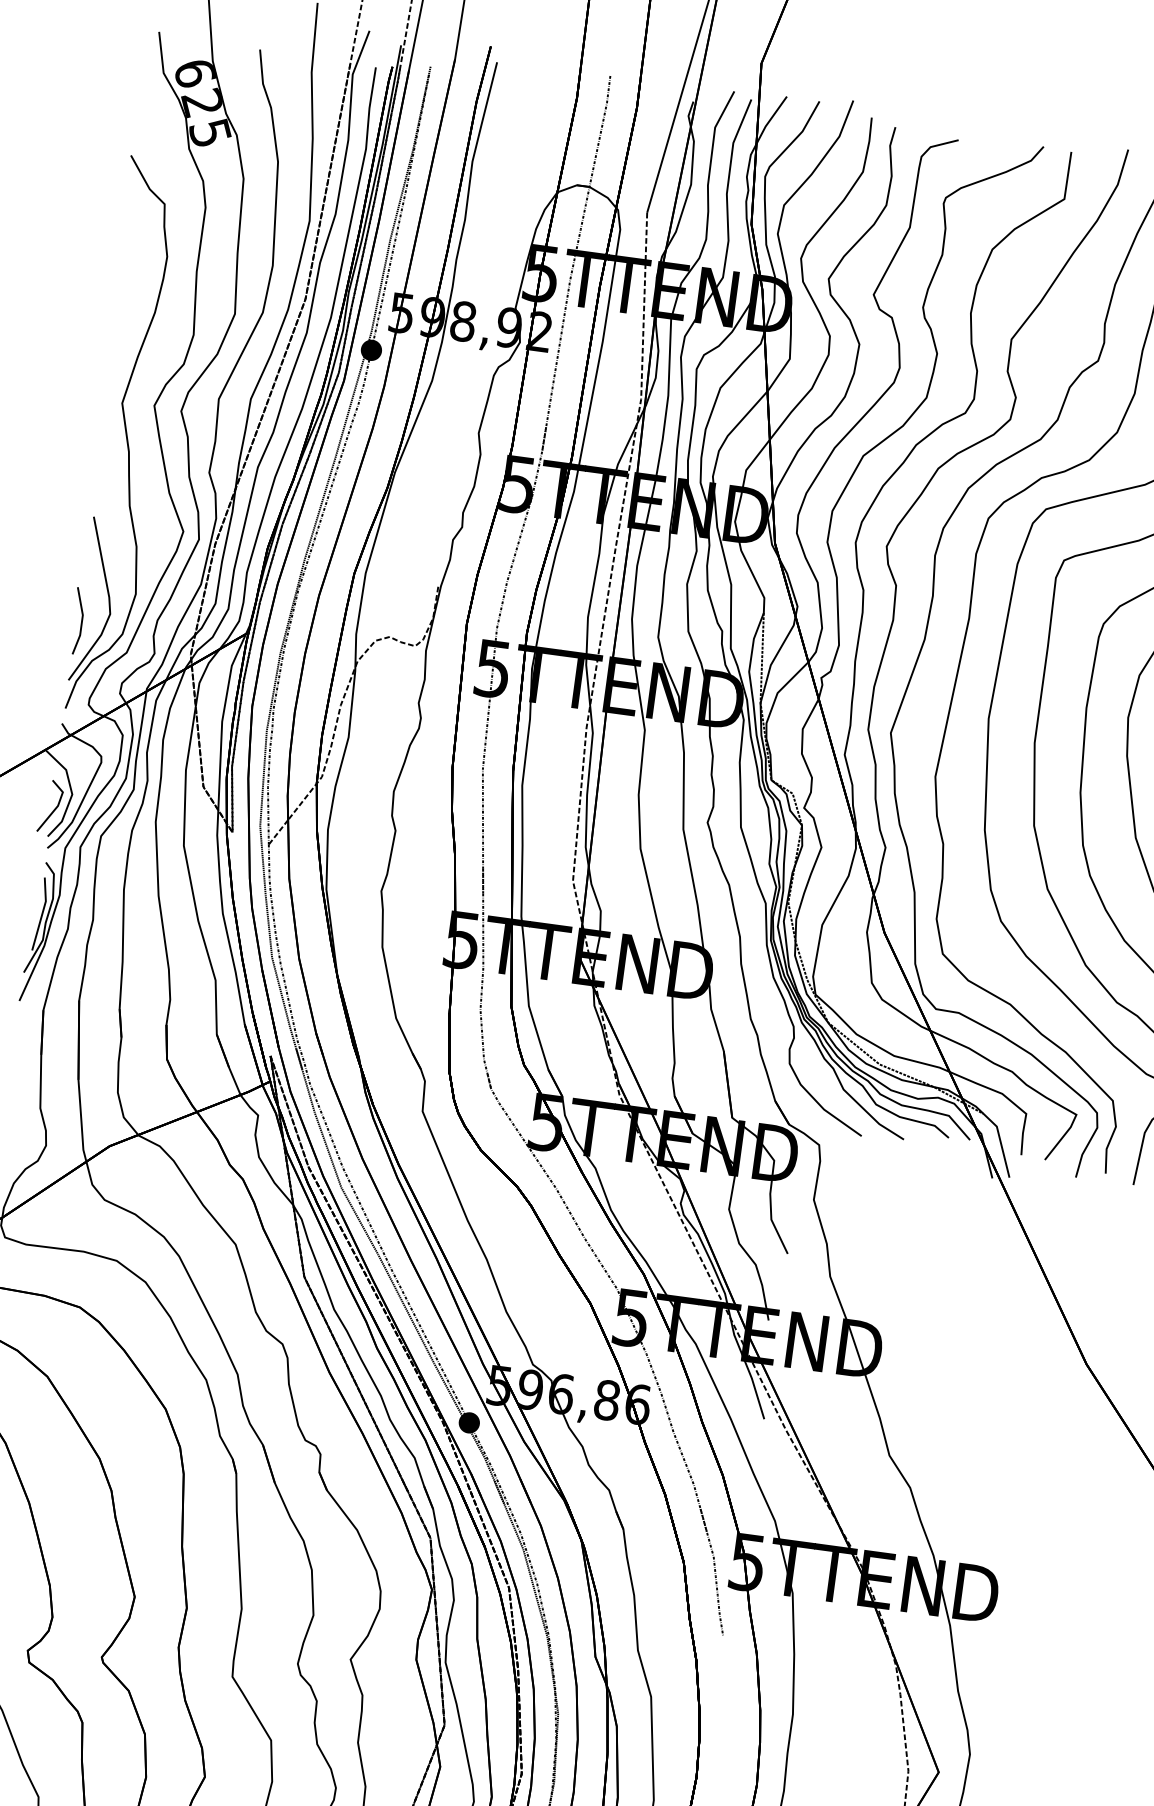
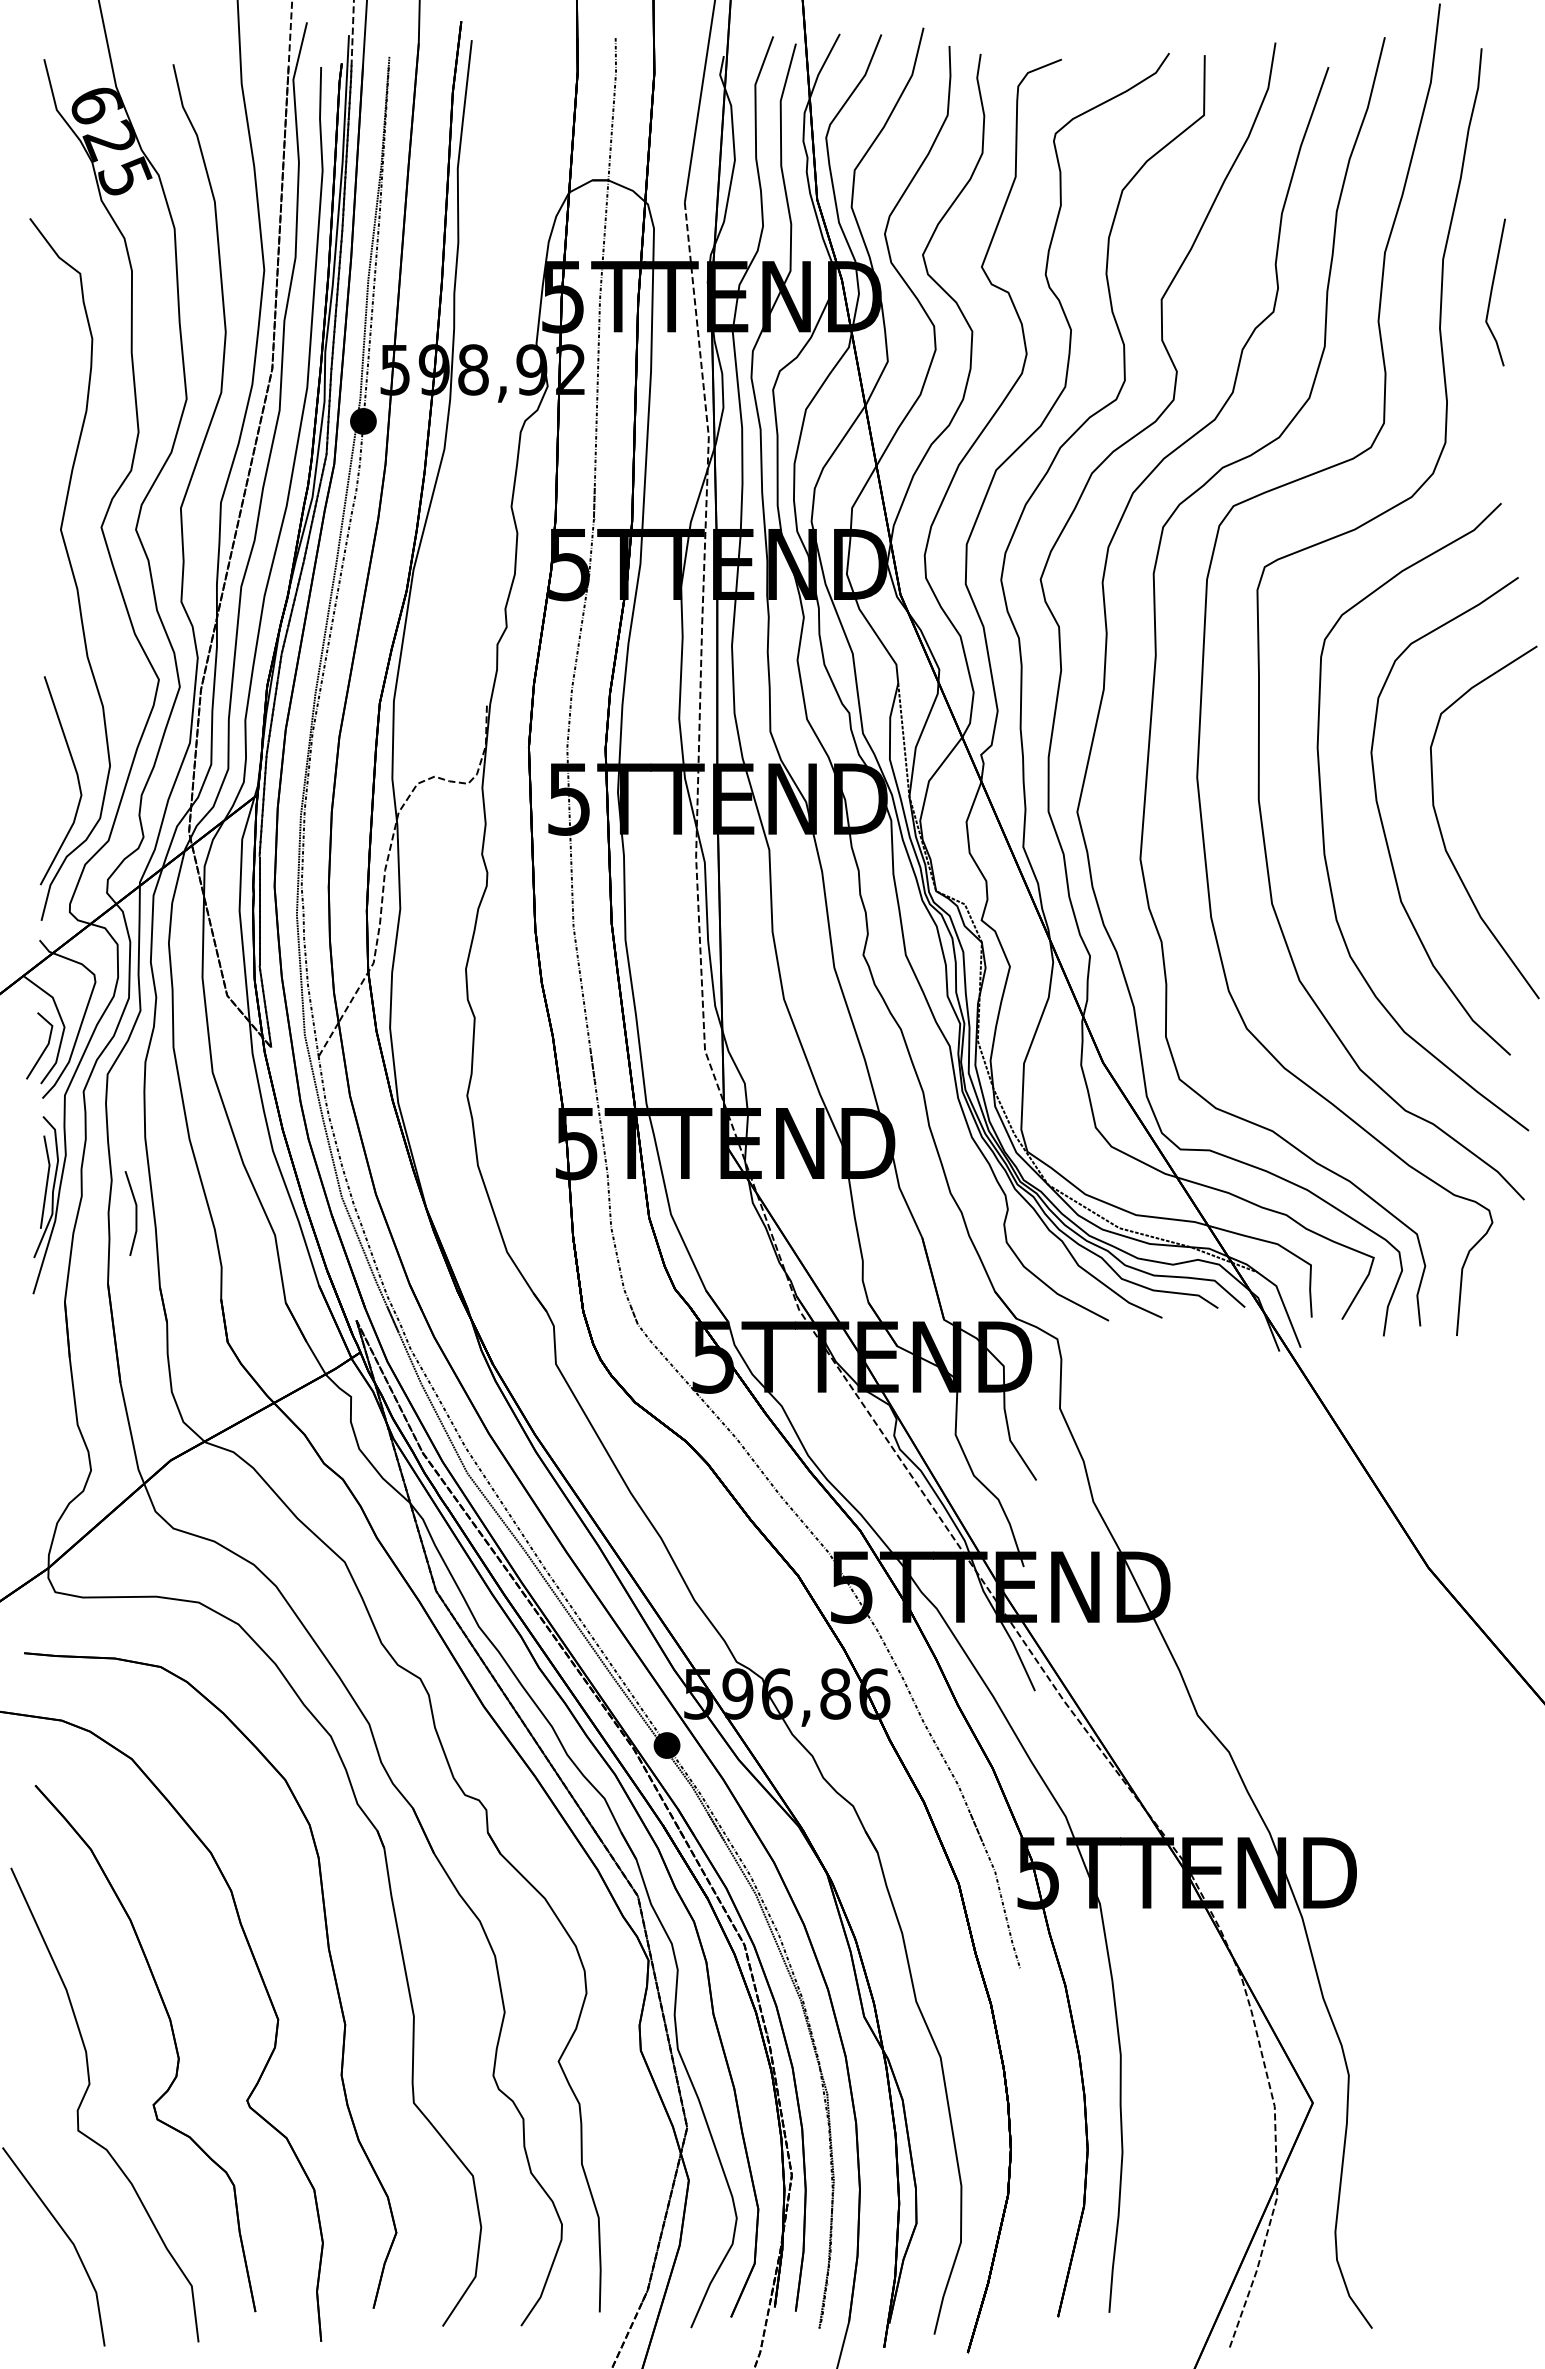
line: (81, 621) -> (135, 1213), moved

